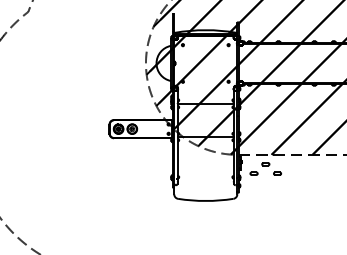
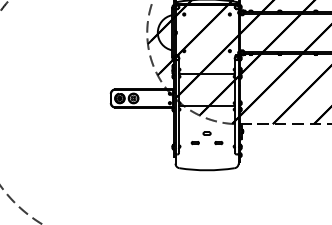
part: (265, 168) -> (206, 137), moved

